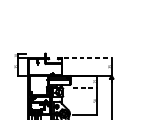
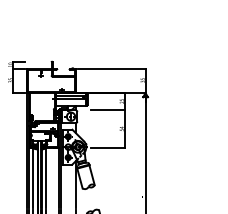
line: (88, 58) -> (112, 68), dashed -> solid
line: (85, 88) -> (108, 110), dashed -> solid

